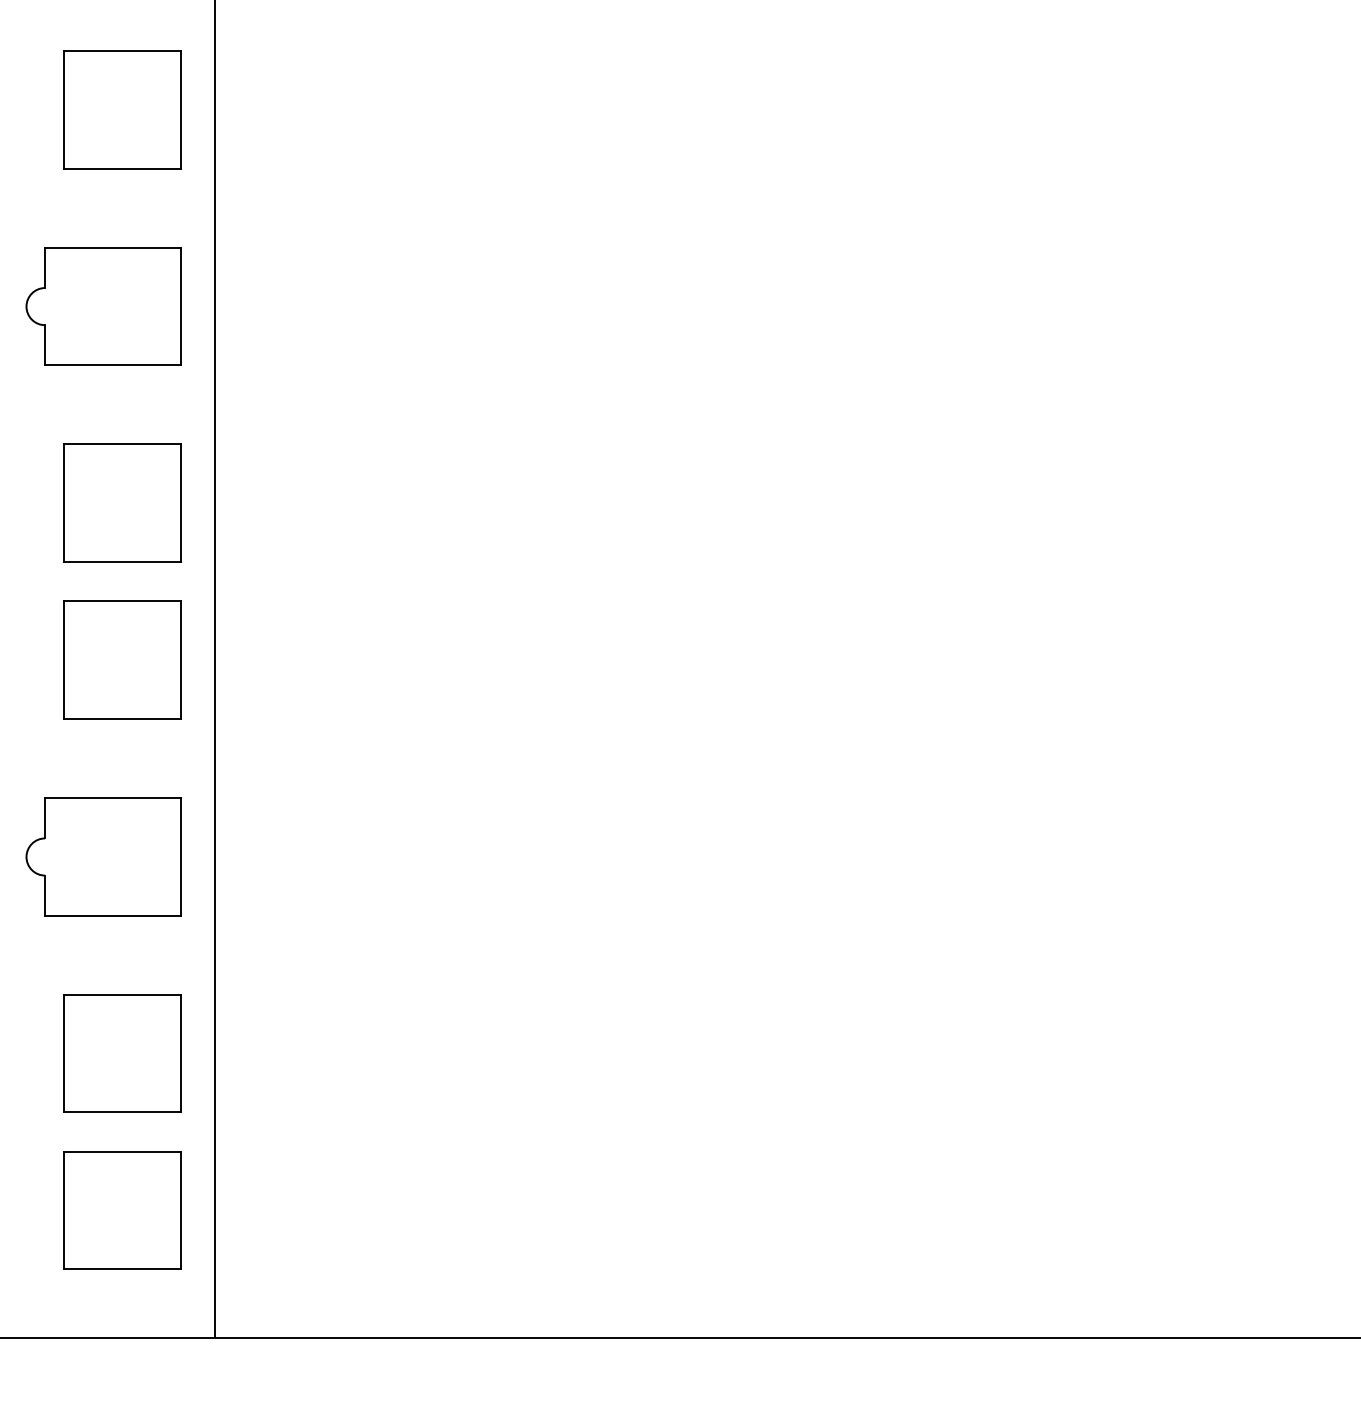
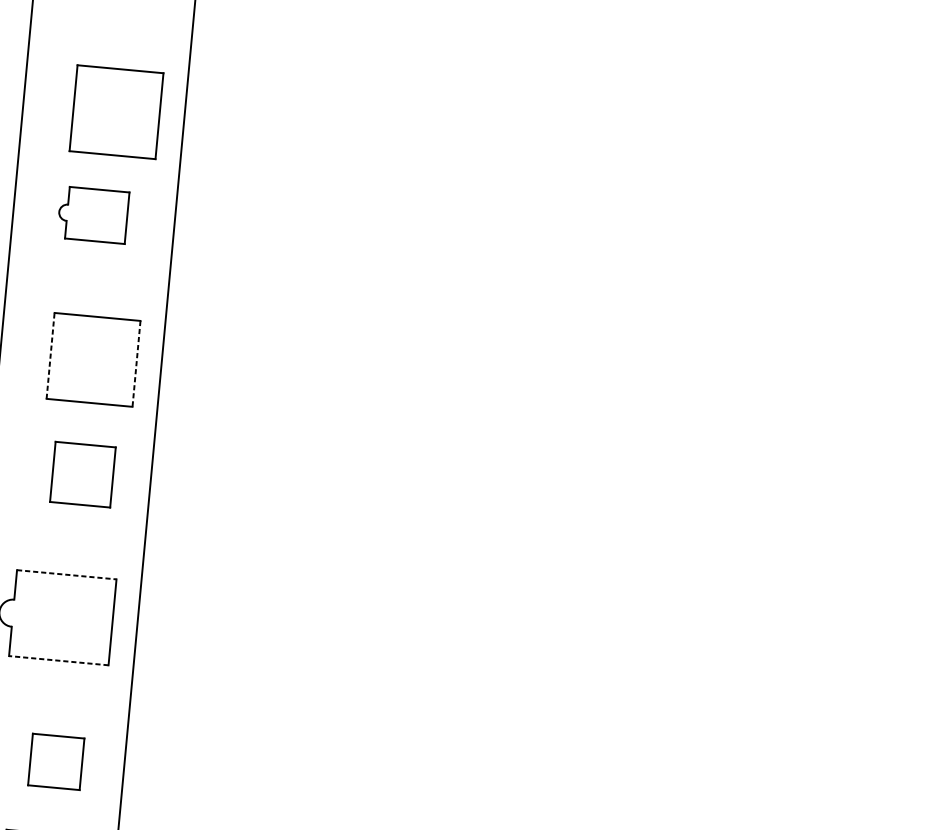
part: (122, 109) -> (116, 111), moved
part: (103, 306) -> (93, 215), size x0.6
line: (63, 503) -> (50, 356), solid -> dashed
line: (181, 503) -> (136, 364), solid -> dashed
part: (122, 659) -> (82, 474), size x0.7
line: (113, 798) -> (66, 575), solid -> dashed
line: (112, 915) -> (58, 660), solid -> dashed
part: (122, 1053) -> (56, 761), size x0.6

